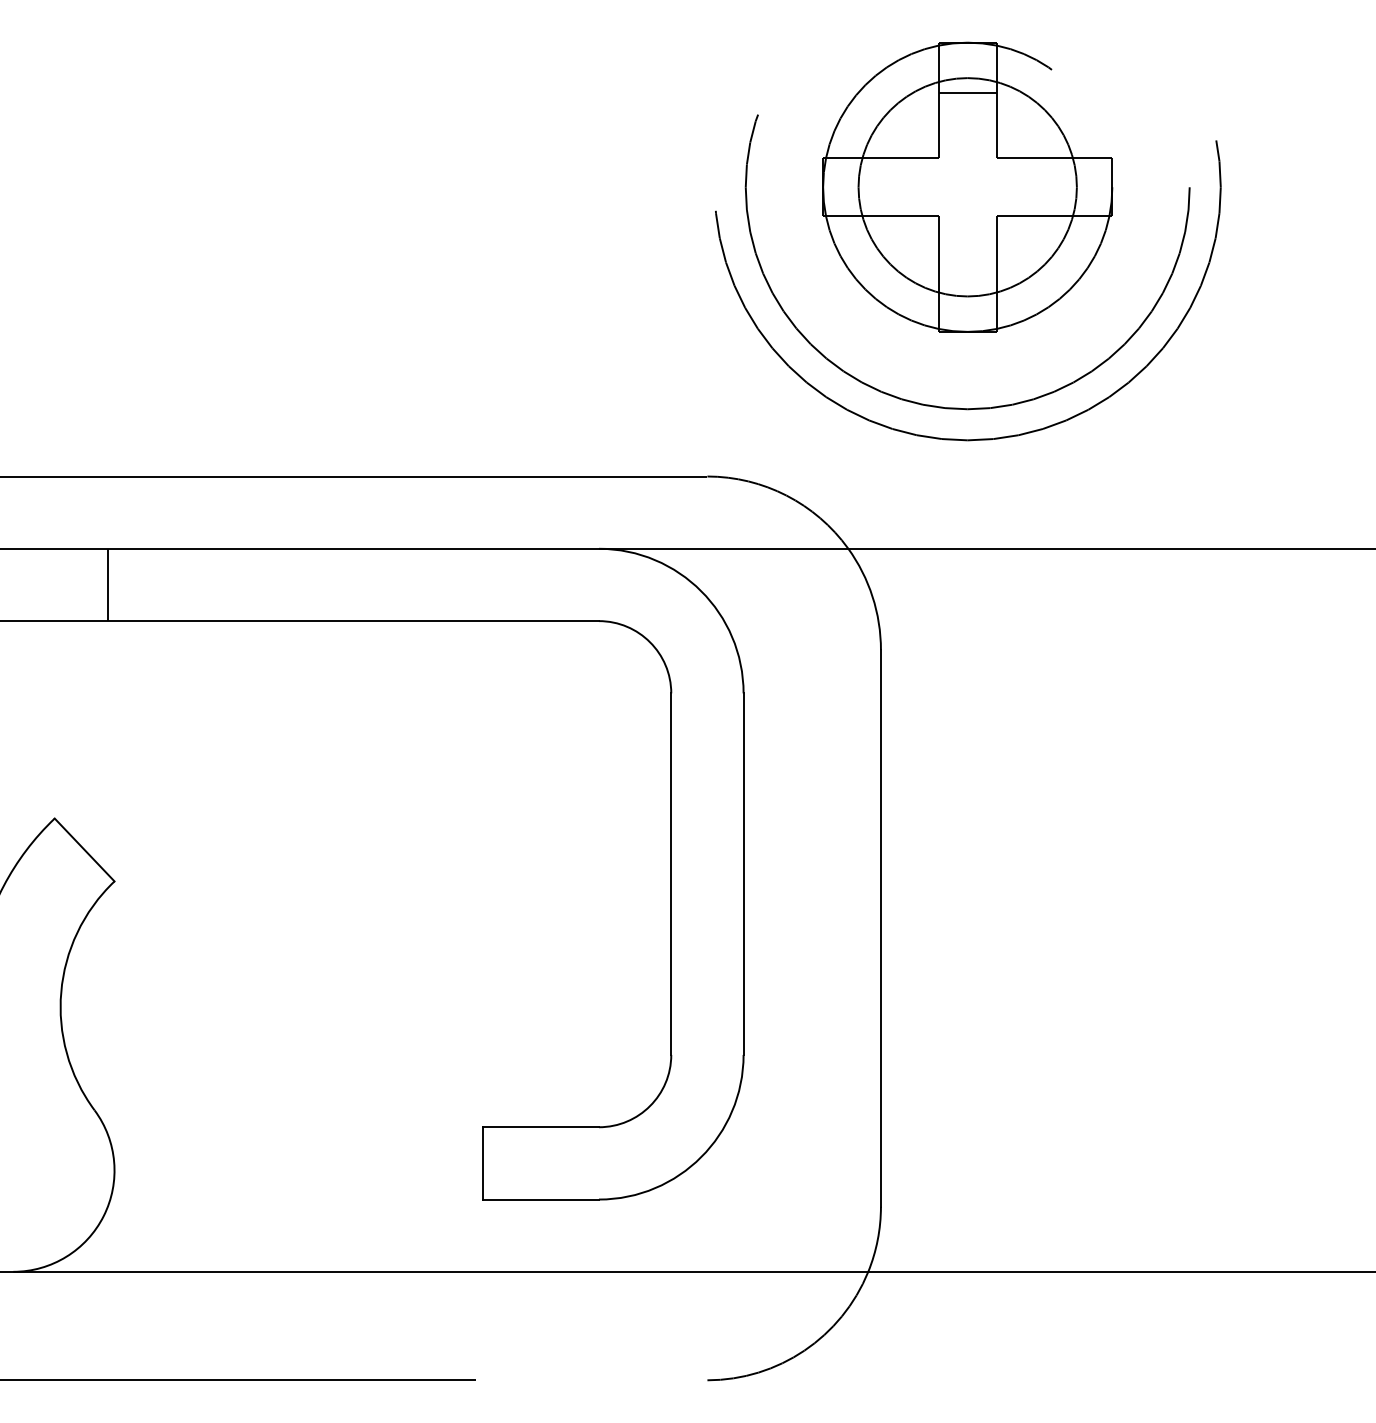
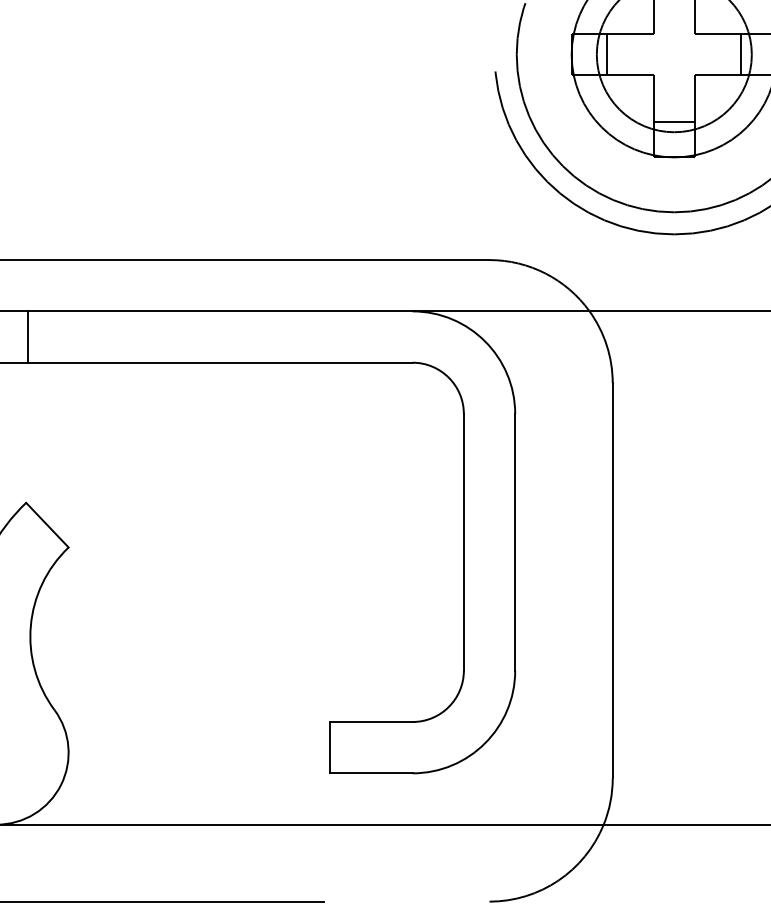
line: (873, 187) -> (607, 54), added
line: (1062, 187) -> (741, 54), added
line: (967, 281) -> (674, 121), added
line: (107, 584) -> (27, 336), moved

